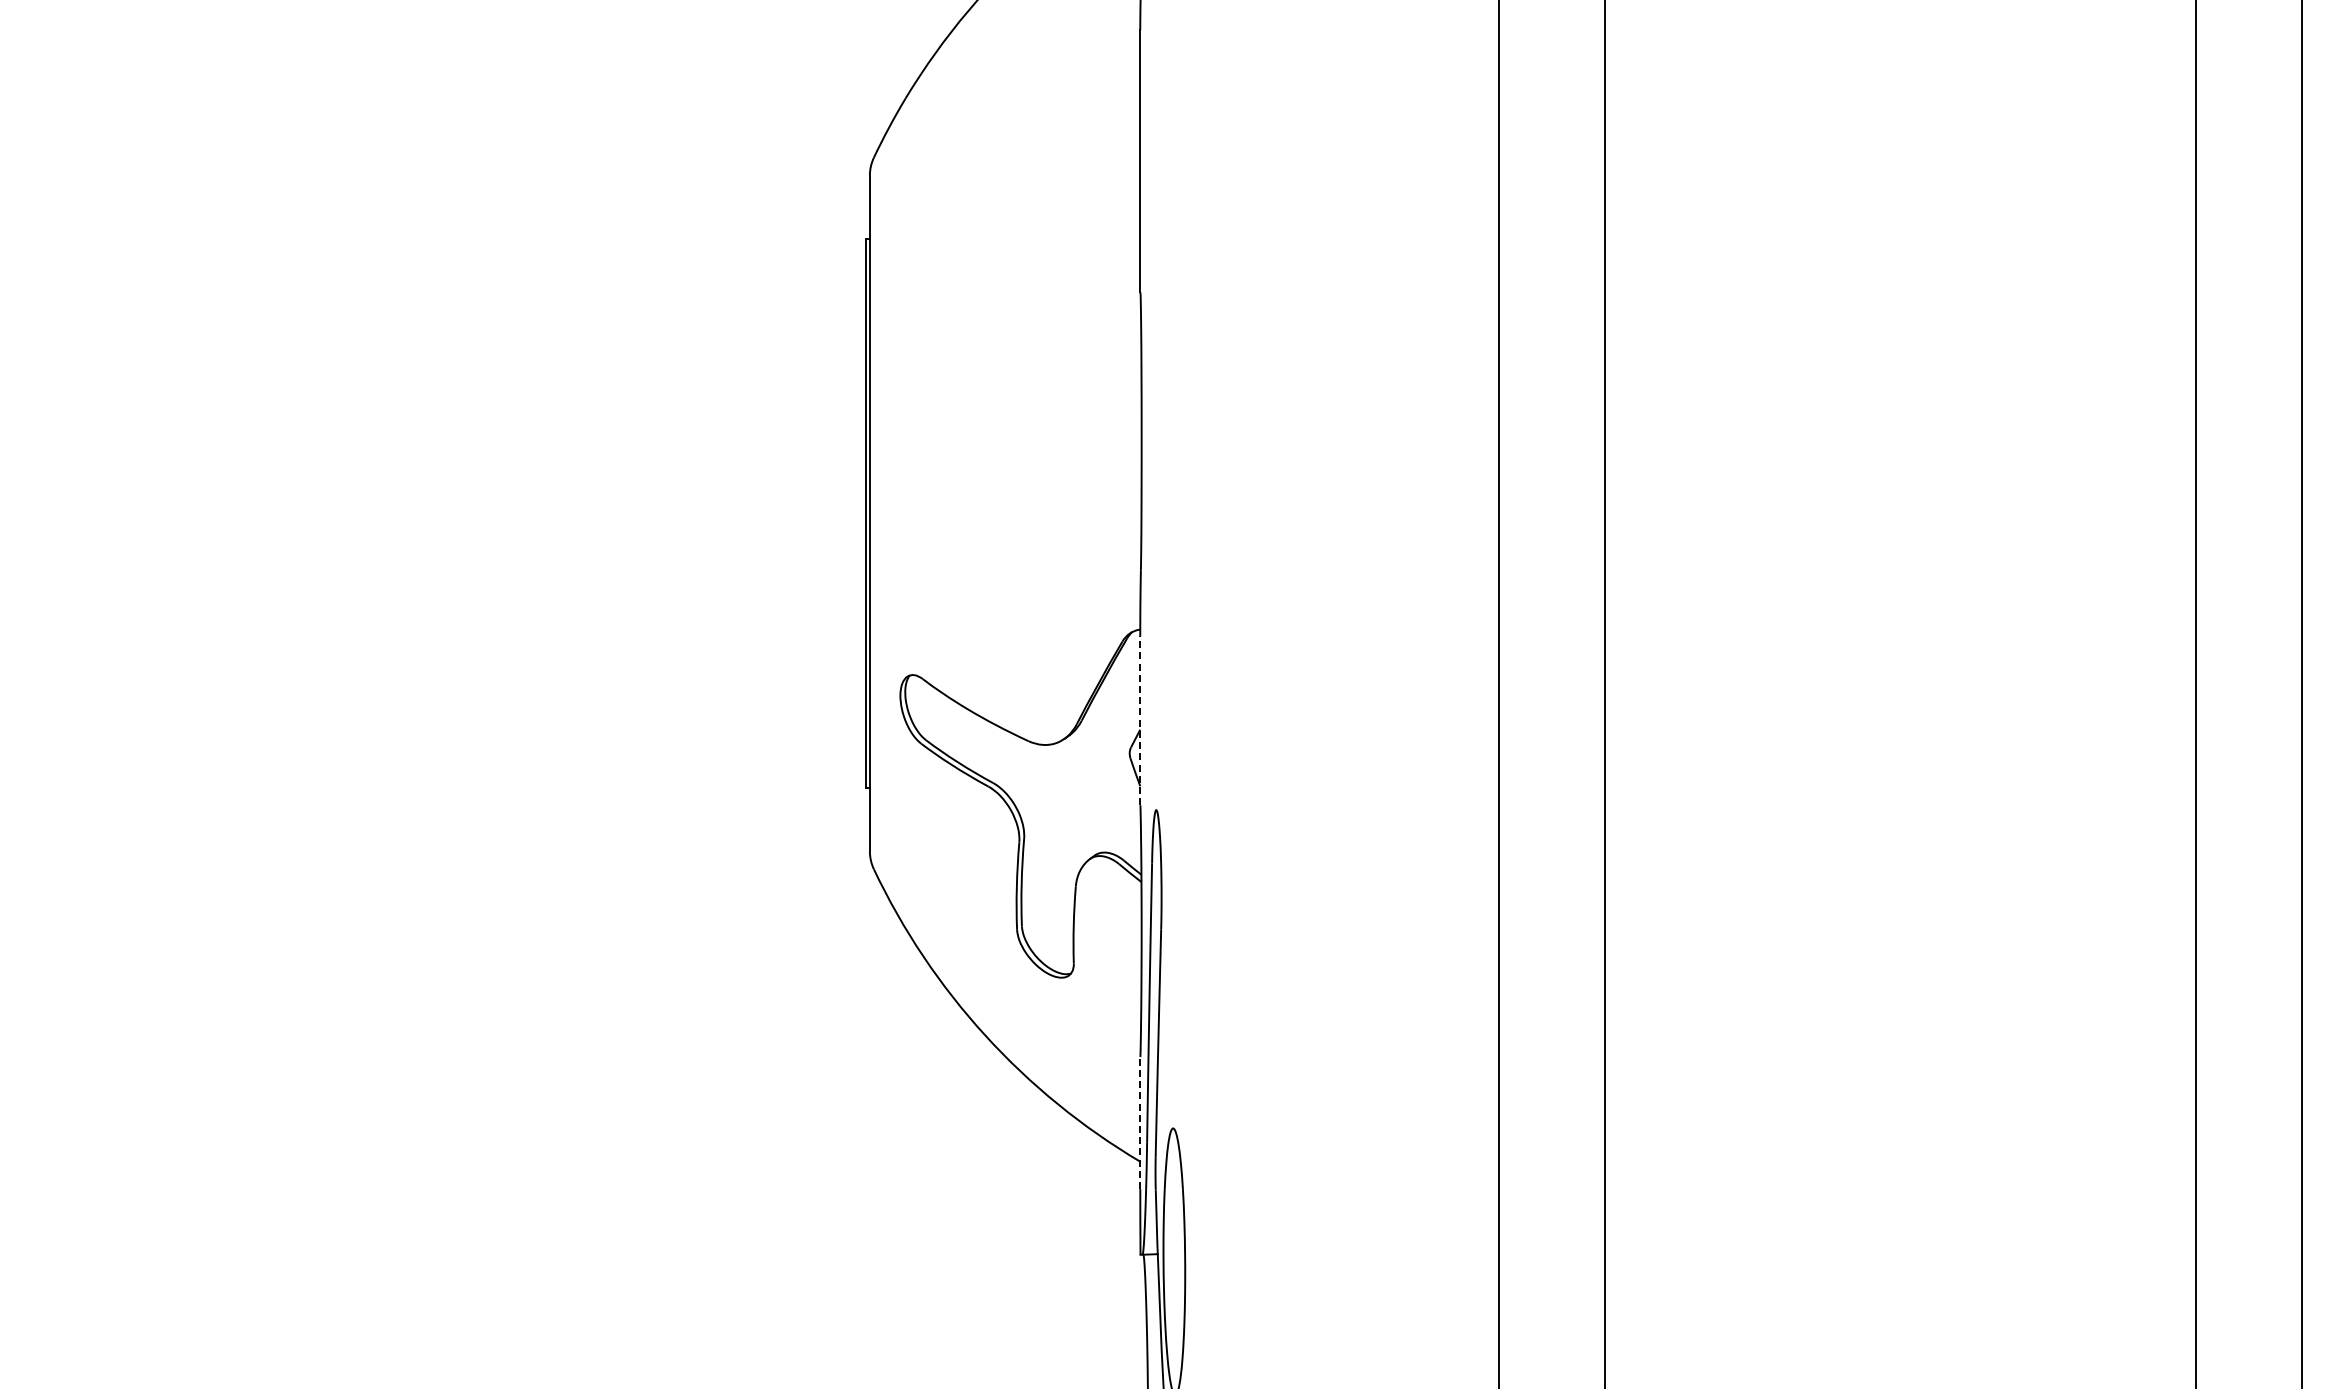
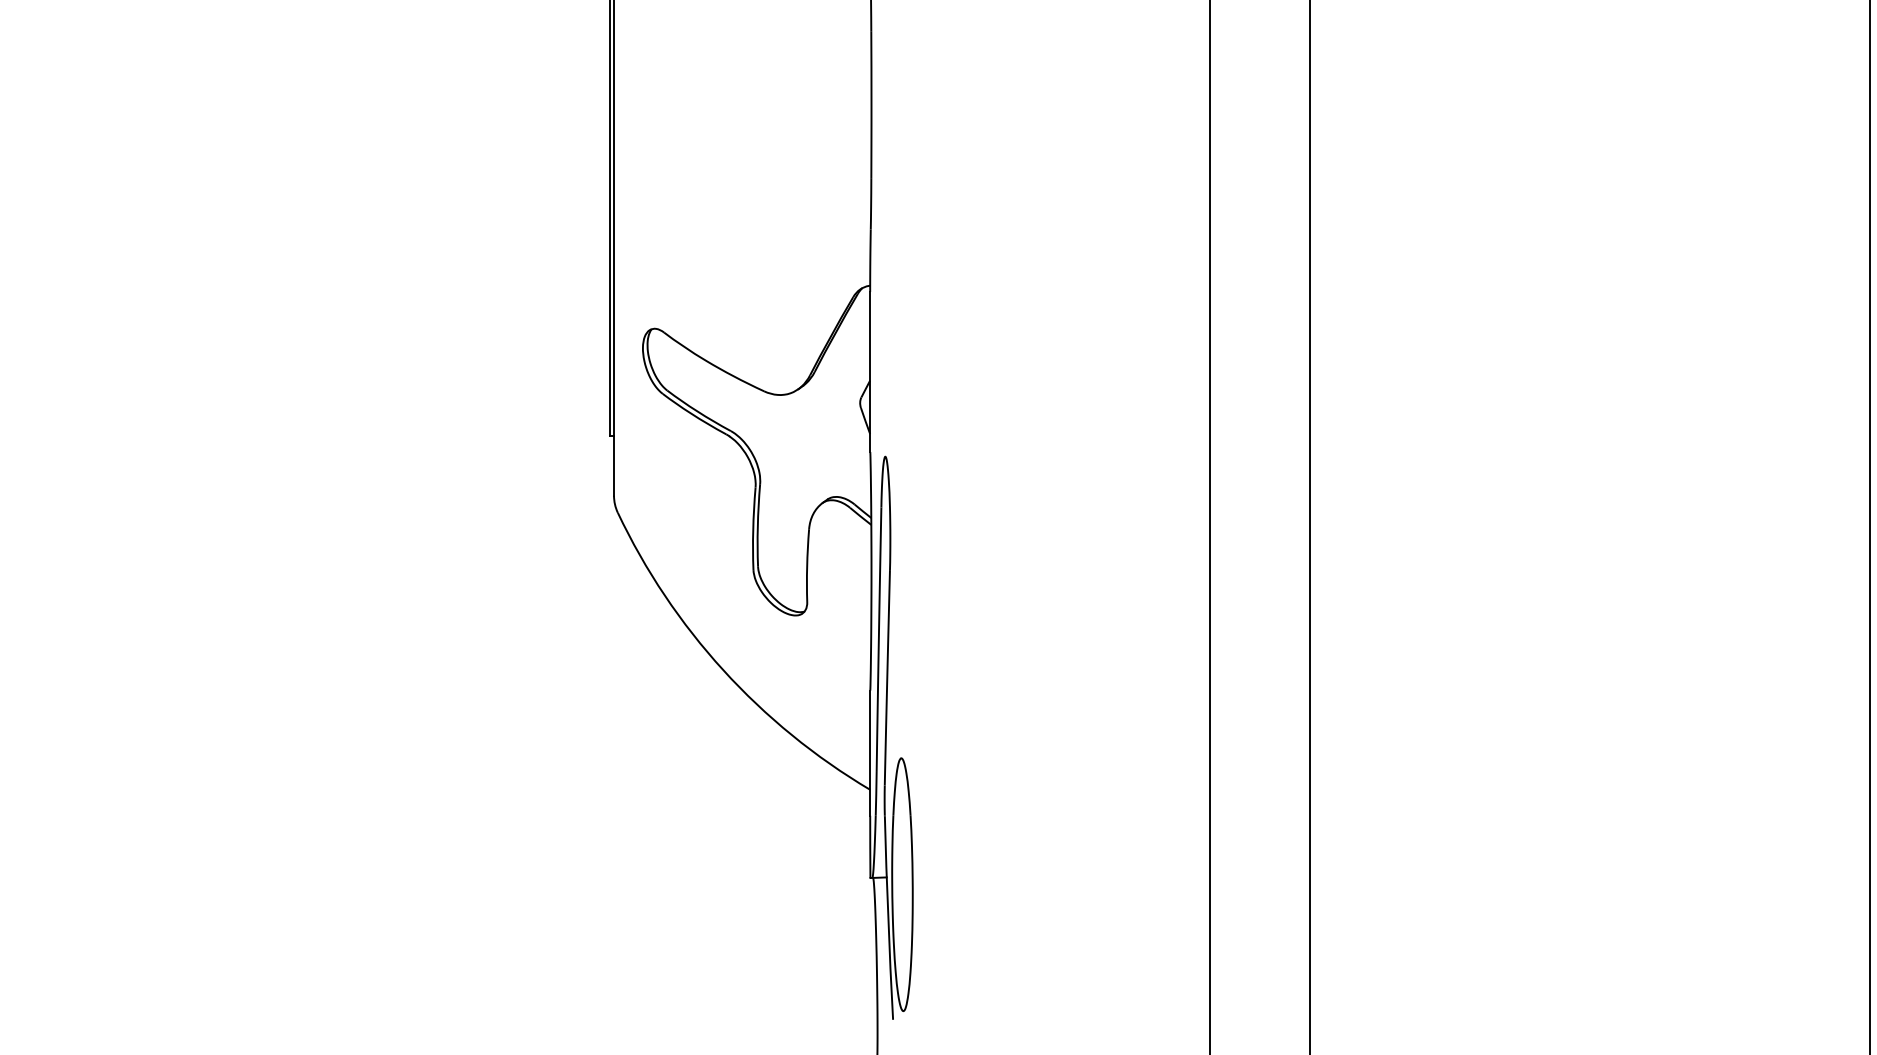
line: (1140, 720) -> (870, 371), dashed -> solid
line: (1140, 1122) -> (870, 752), dashed -> solid

